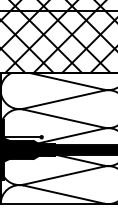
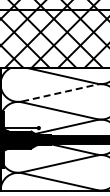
line: (64, 99) -> (60, 92), solid -> dashed

